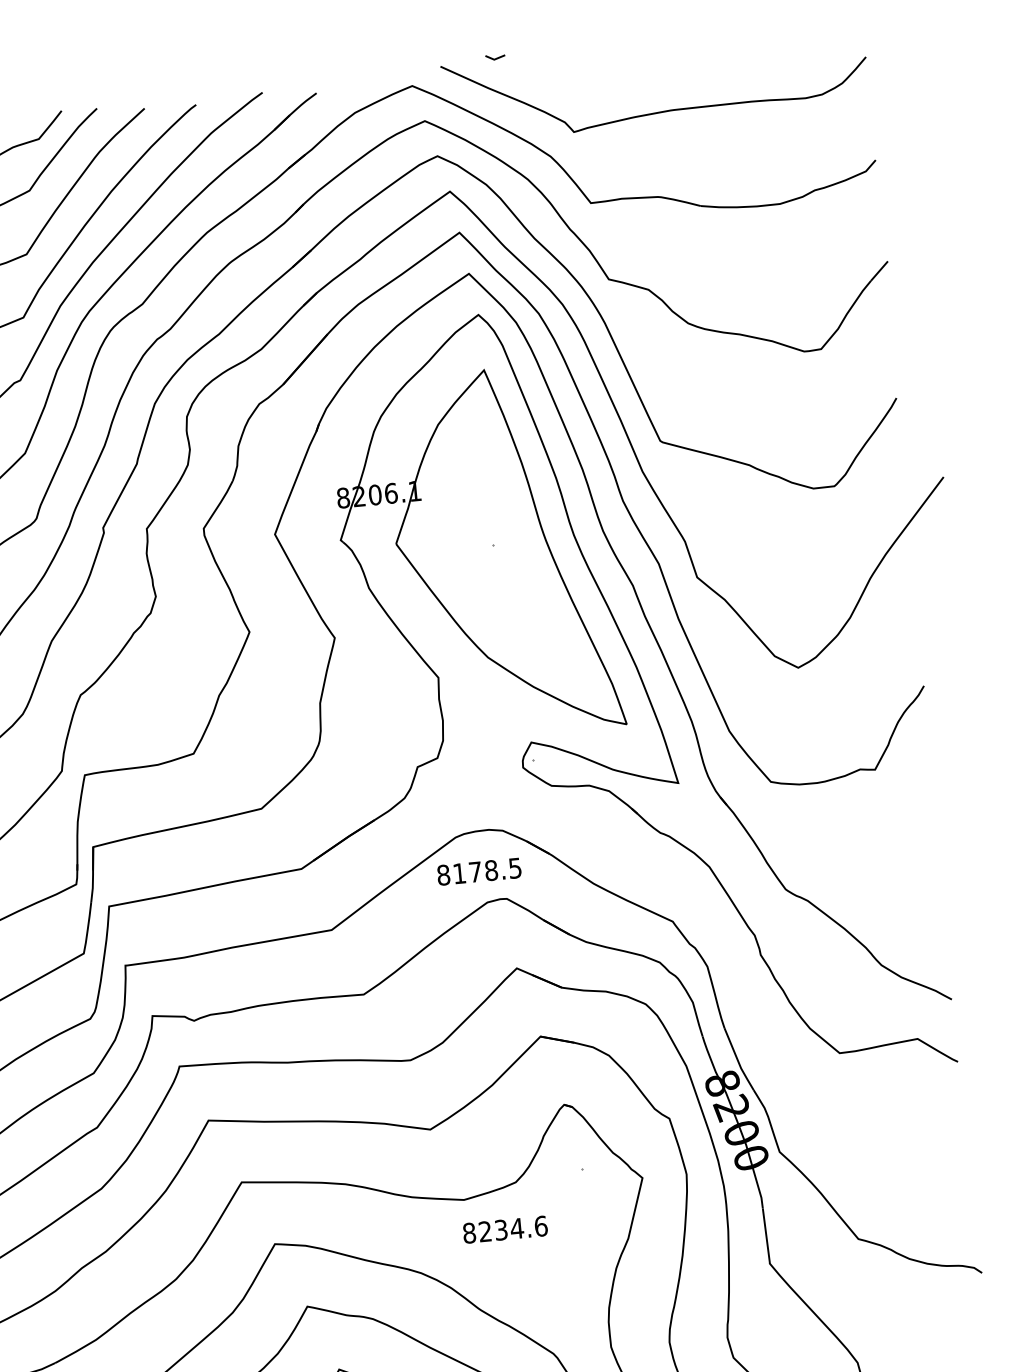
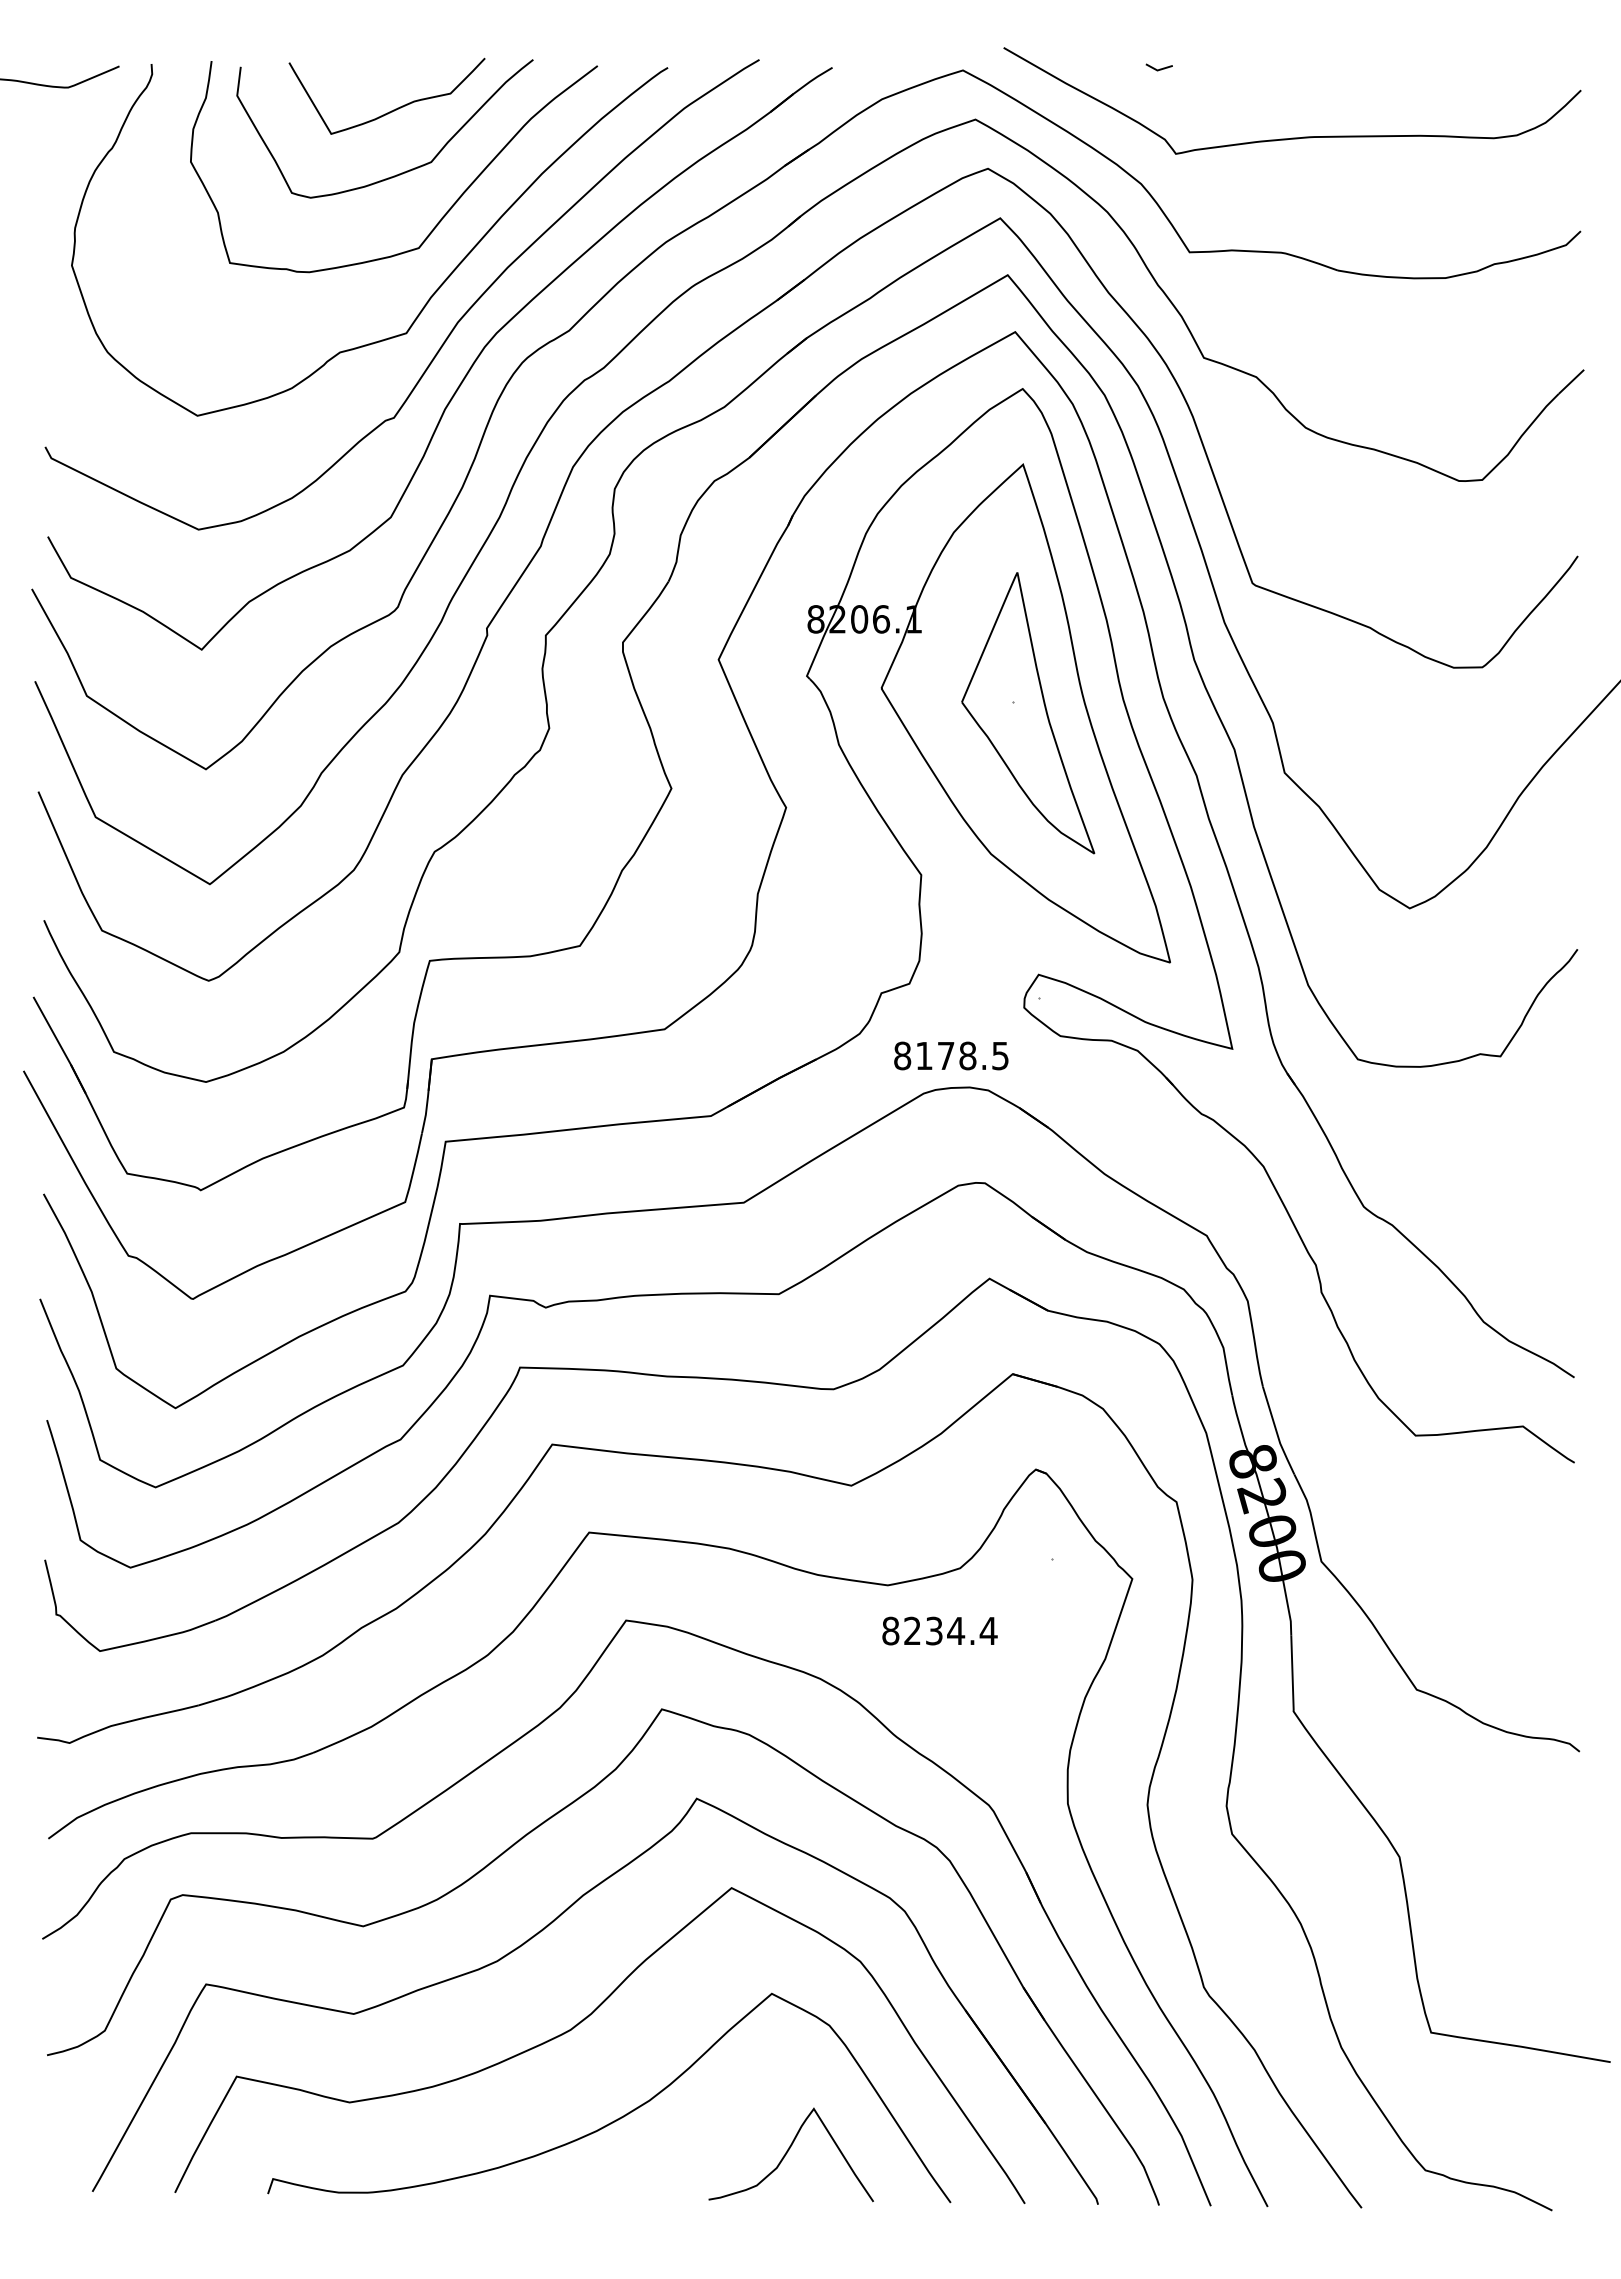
line: (495, 58) -> (1159, 68), moved
part: (505, 552) -> (1028, 713), added
text: (479, 871) -> (951, 1055), moved
text: (540, 1225) -> (988, 1630), 8234.6 -> 8234.4

